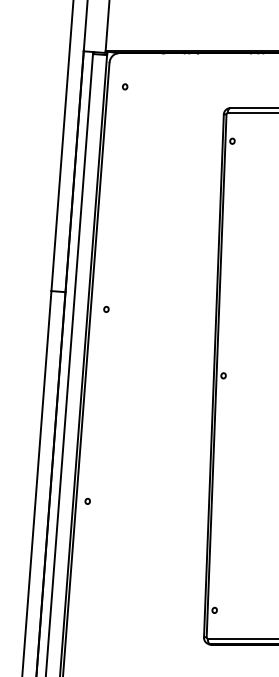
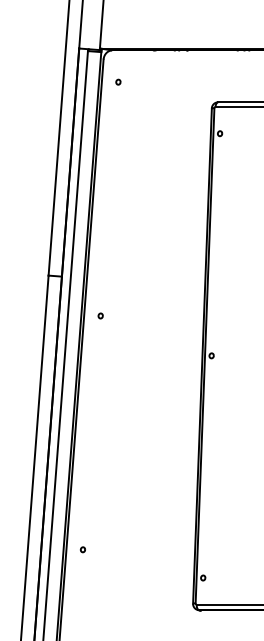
part: (106, 308) -> (100, 315), moved
part: (87, 501) -> (82, 549), moved

